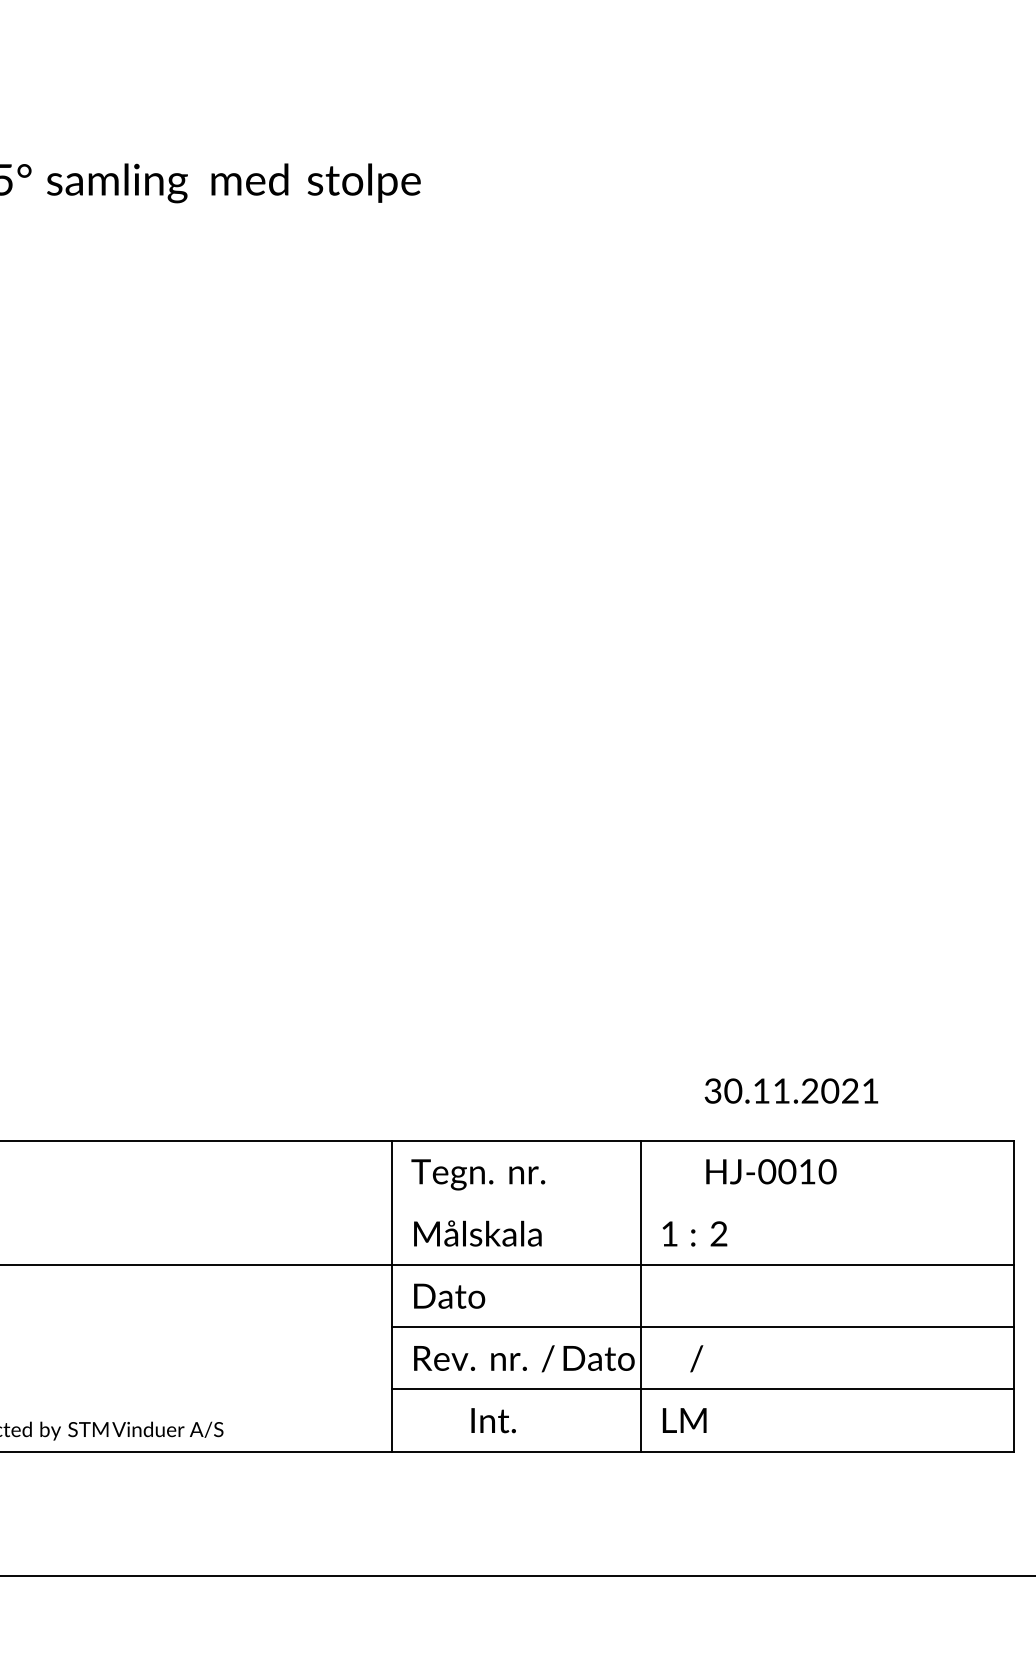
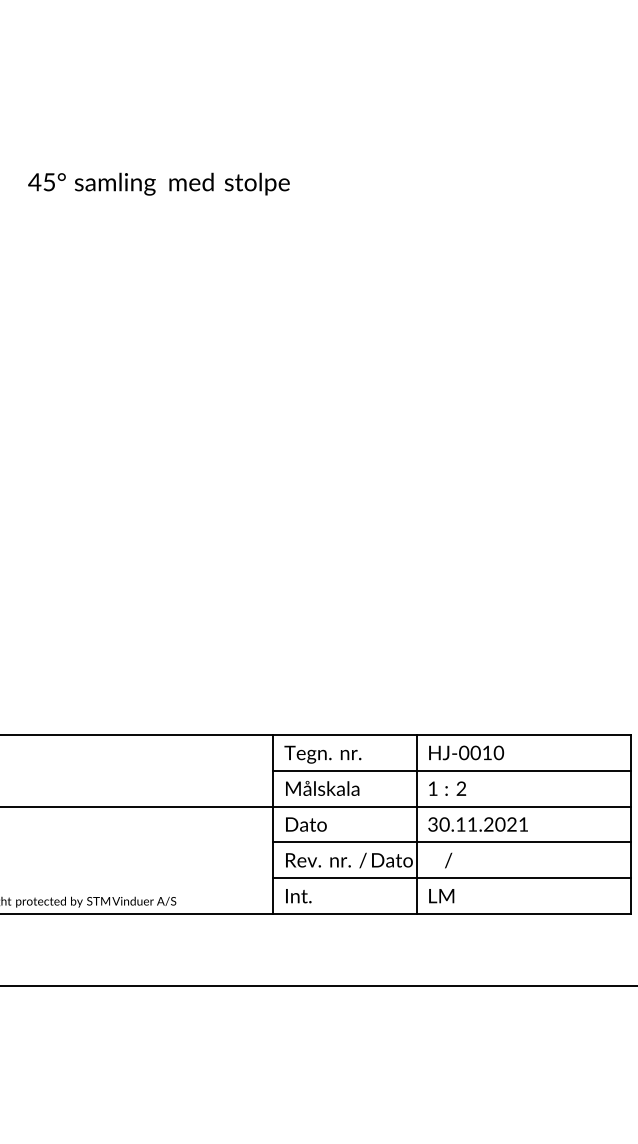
text: (790, 1091) -> (477, 824), moved
text: (771, 1170) -> (466, 752), moved
line: (703, 1202) -> (452, 770), added
text: (493, 1421) -> (298, 896), moved

